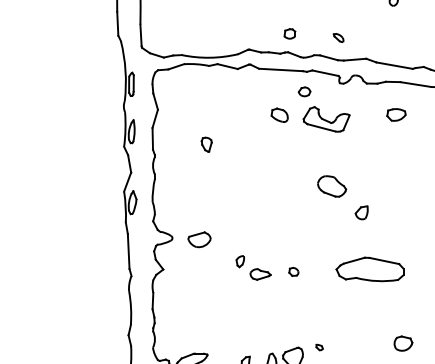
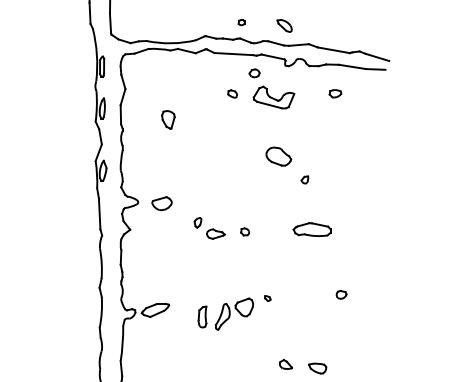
part: (289, 34) -> (241, 22), size x0.62
part: (338, 37) -> (284, 25), size x1.67
part: (279, 114) -> (232, 93), size x0.62
part: (396, 114) -> (335, 93), size x0.71
part: (206, 144) -> (168, 119), size x1.43
part: (361, 212) -> (304, 179), size x0.62
part: (369, 269) -> (311, 229), size x0.62
part: (403, 342) -> (341, 294), size x0.62

